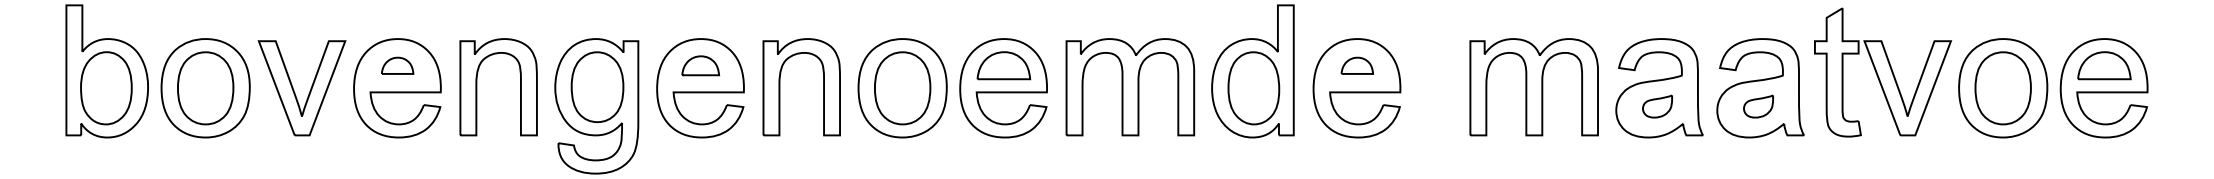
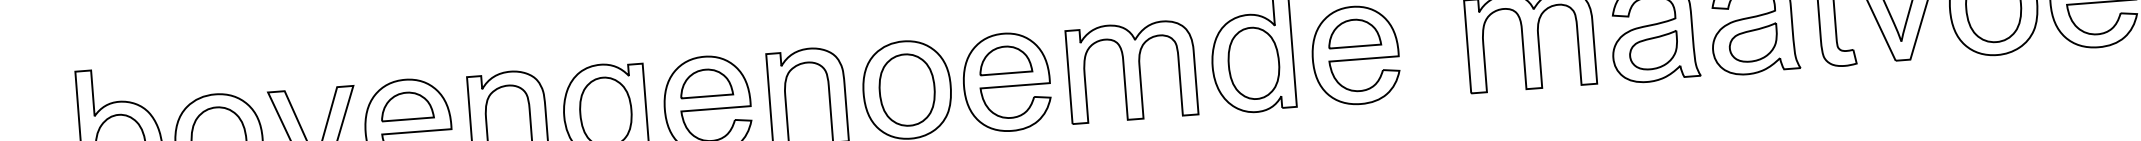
part: (397, 65) -> (406, 105), size x1.67
part: (700, 65) -> (705, 82), size x1.43
part: (1357, 65) -> (1354, 32), size x1.67
part: (1657, 106) -> (1653, 50), size x1.67
part: (1758, 106) -> (1753, 43), size x1.67

